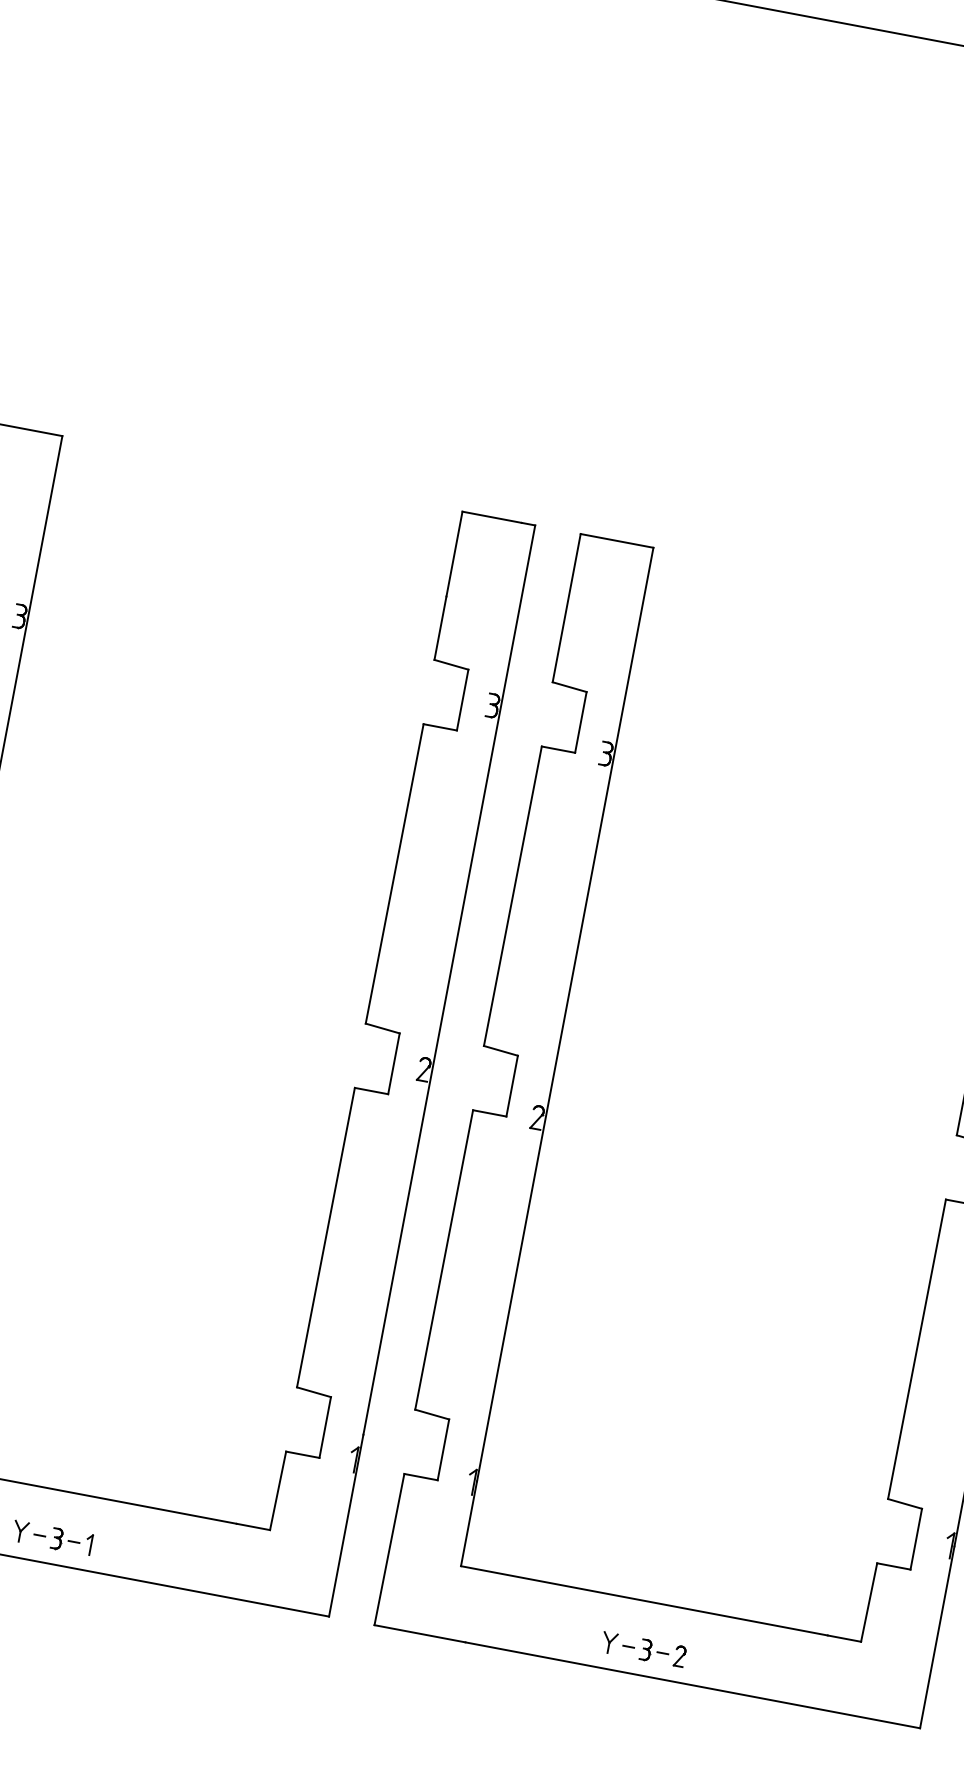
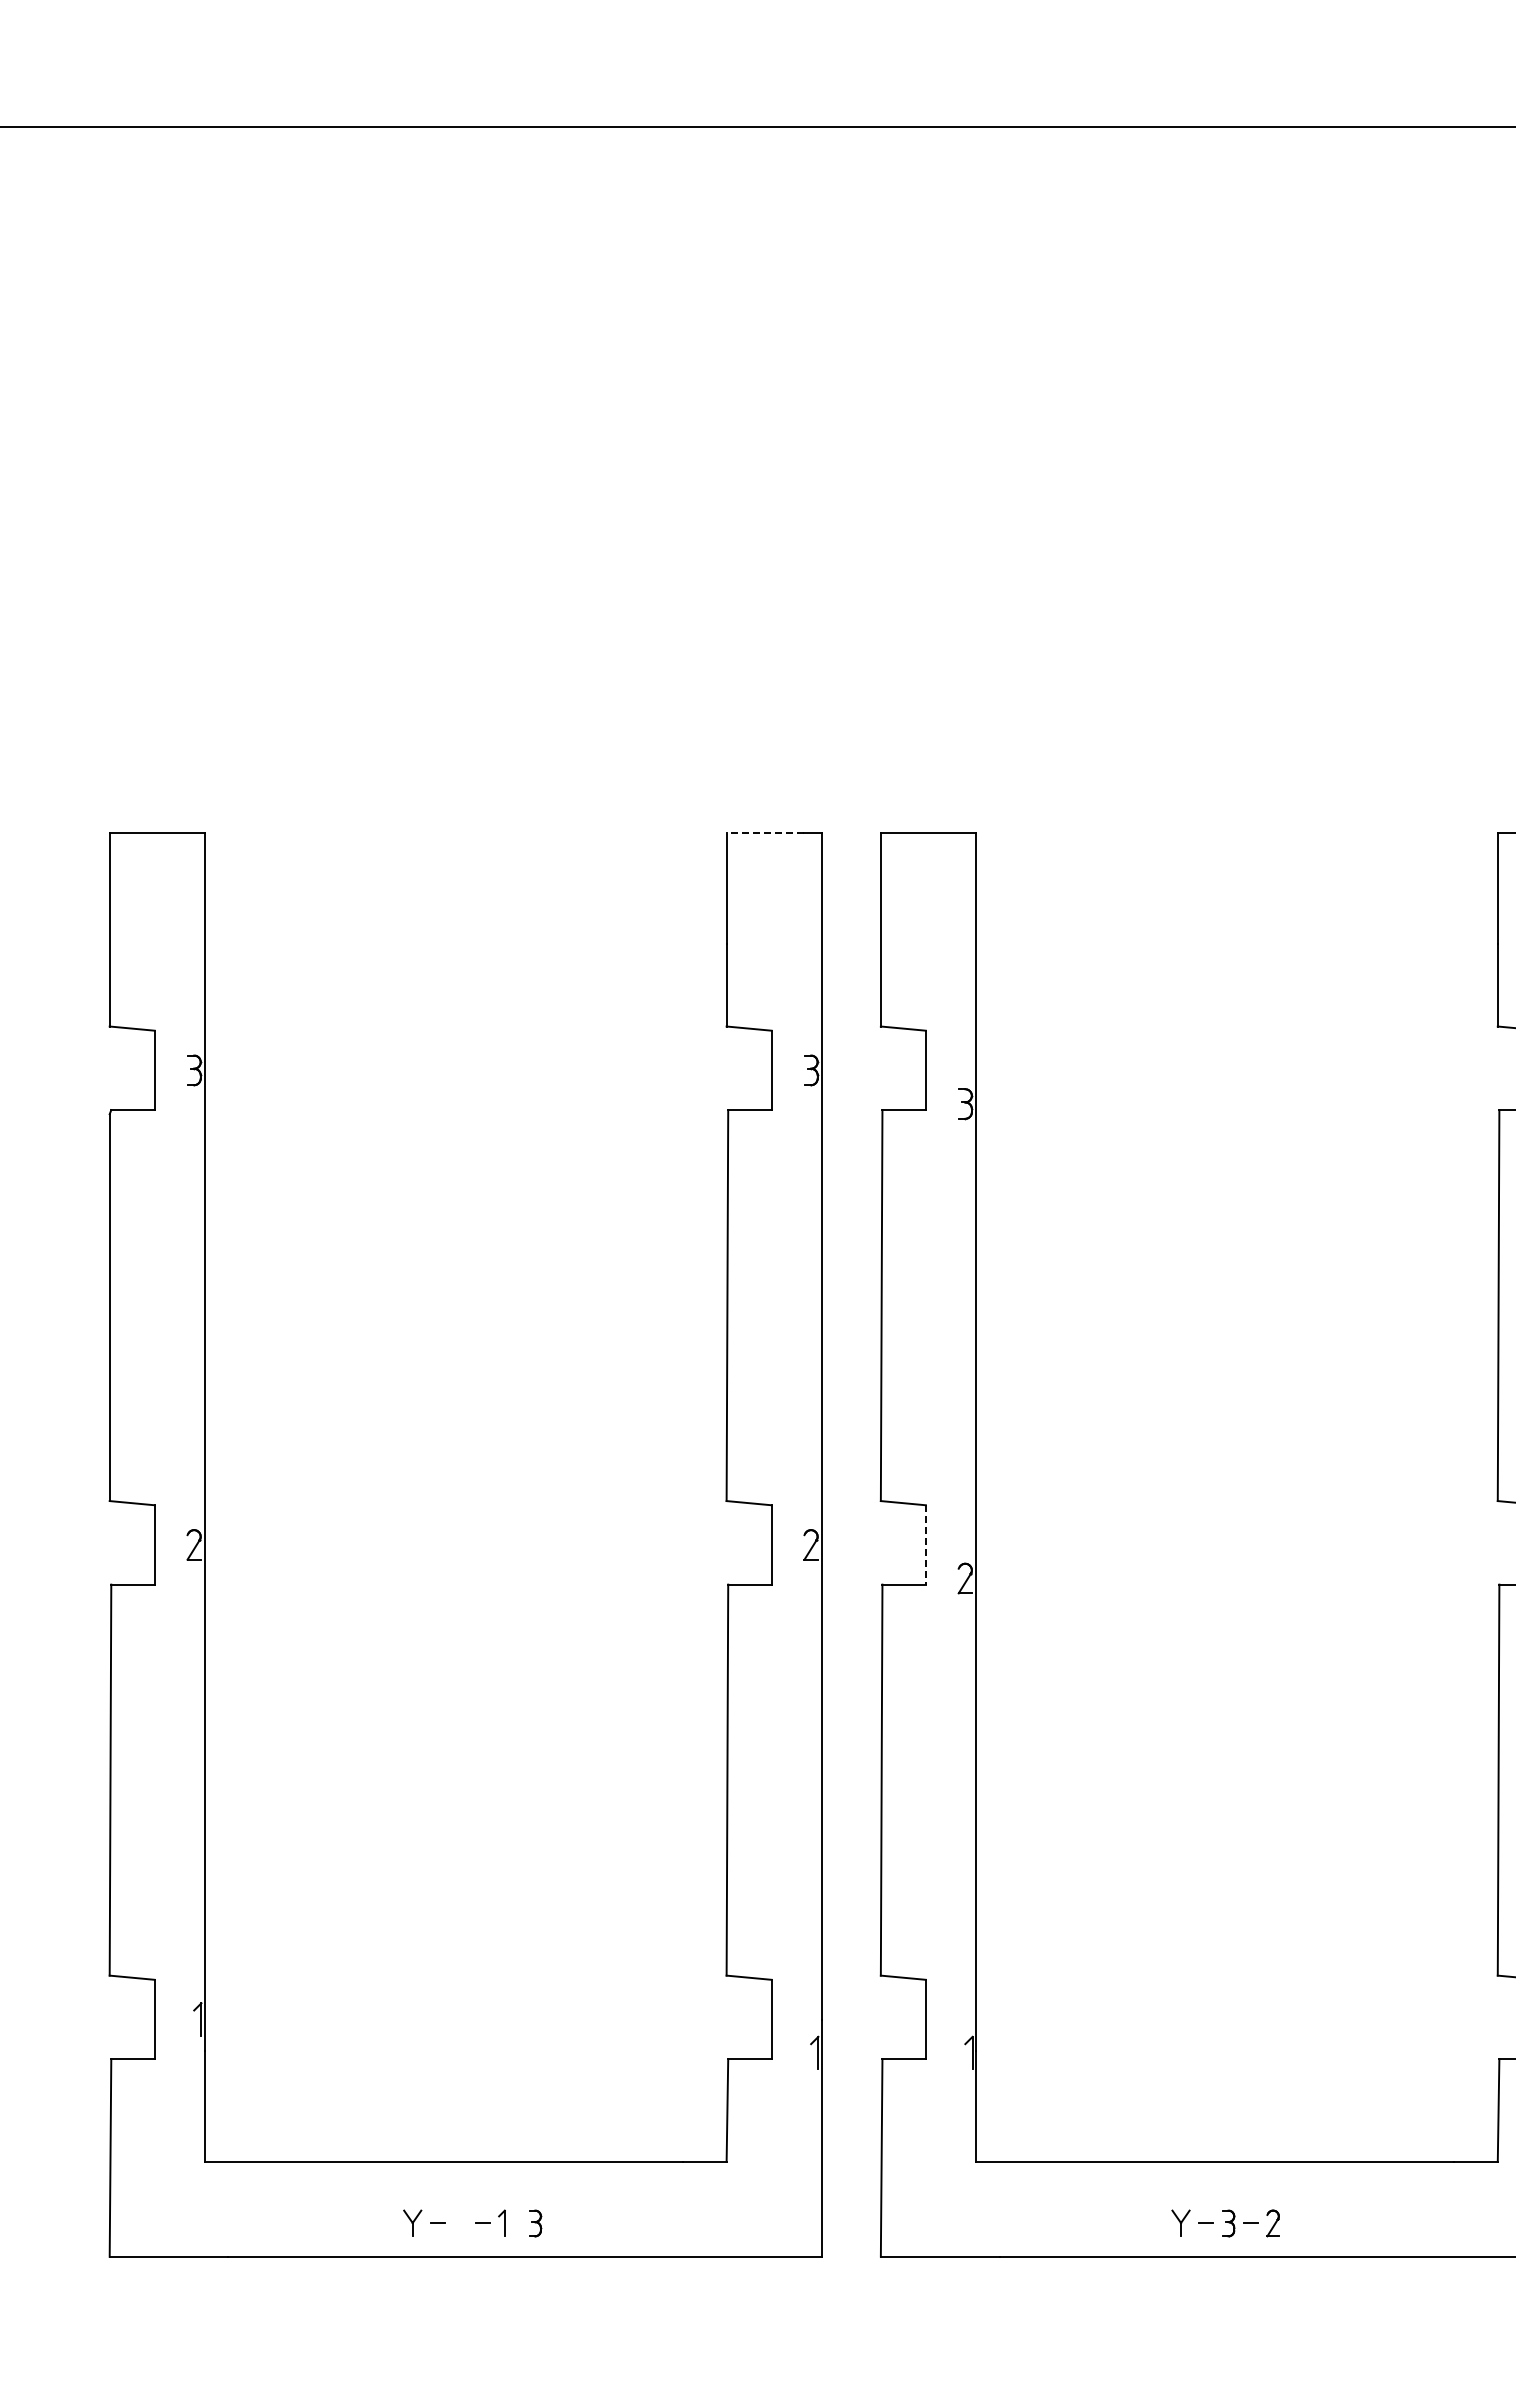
line: (492, 517) -> (765, 833), solid -> dashed
line: (511, 1085) -> (925, 1544), solid -> dashed
part: (57, 1538) -> (535, 2223), moved

